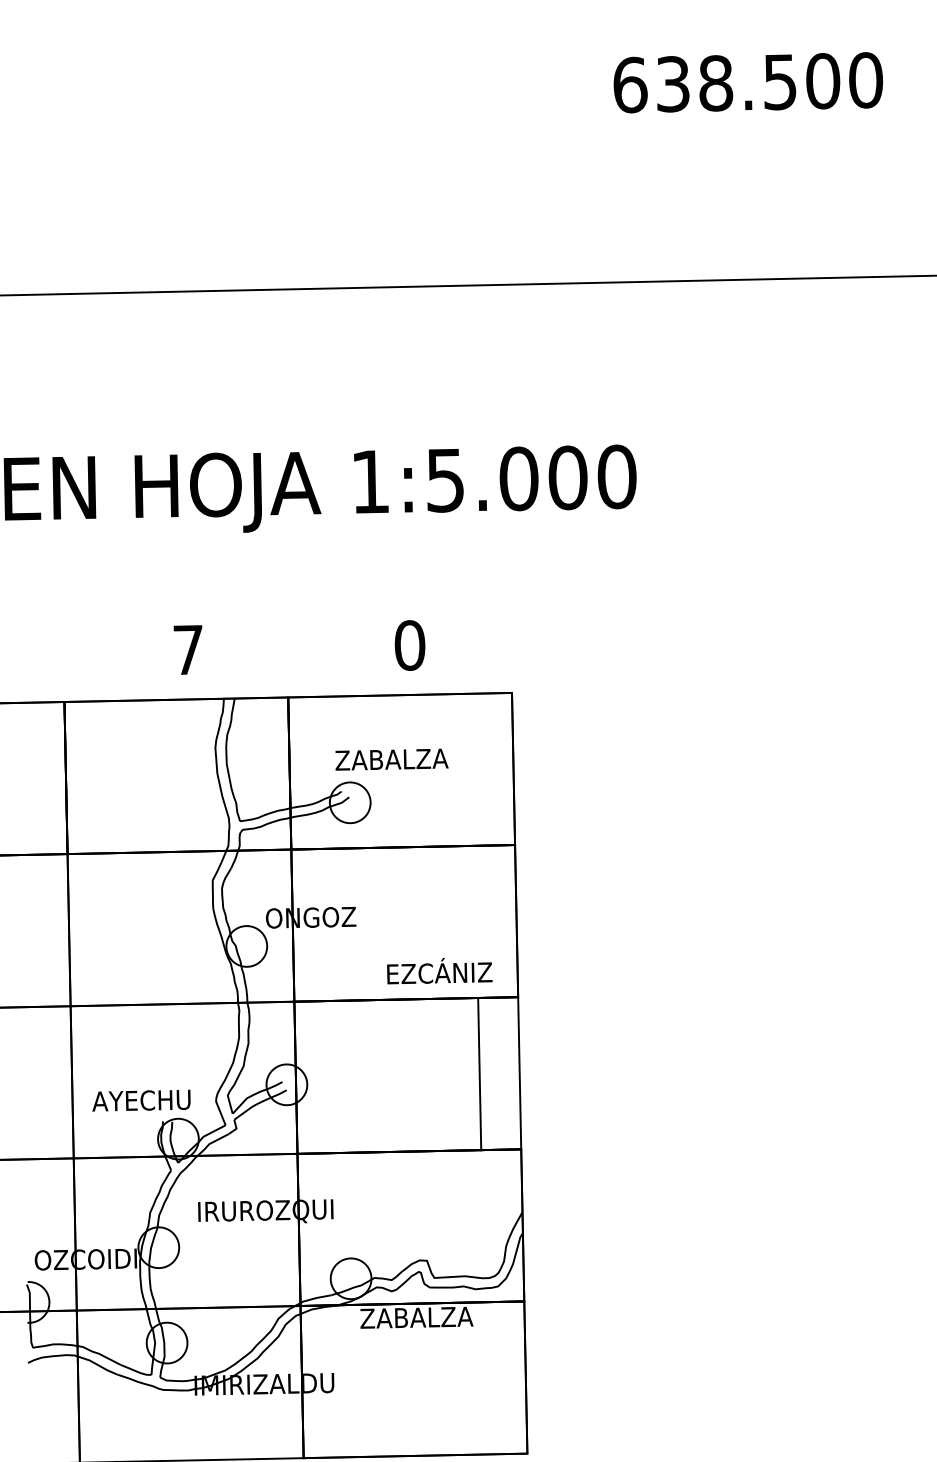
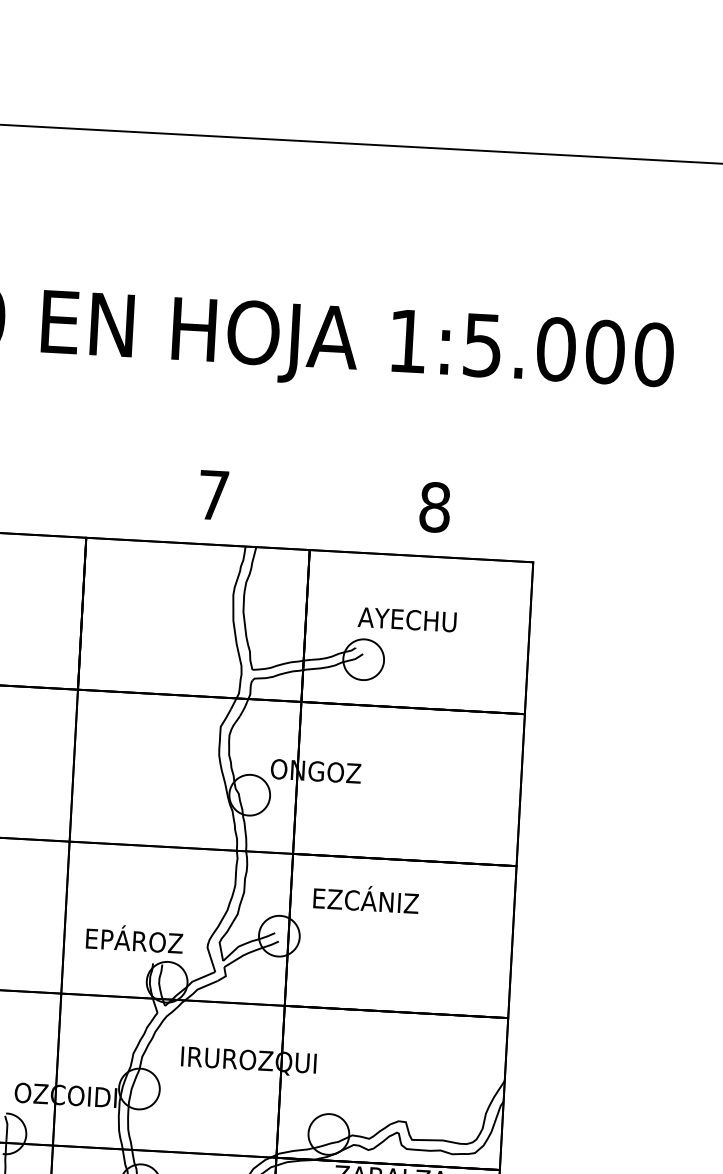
text: (409, 645) -> (434, 507), 0 -> 8
text: (391, 759) -> (408, 619), ZABALZA -> AYECHU
text: (439, 971) -> (365, 899), moved
line: (479, 1074) -> (512, 942), moved
text: (141, 1098) -> (133, 938), AYECHU -> EPÁROZ

